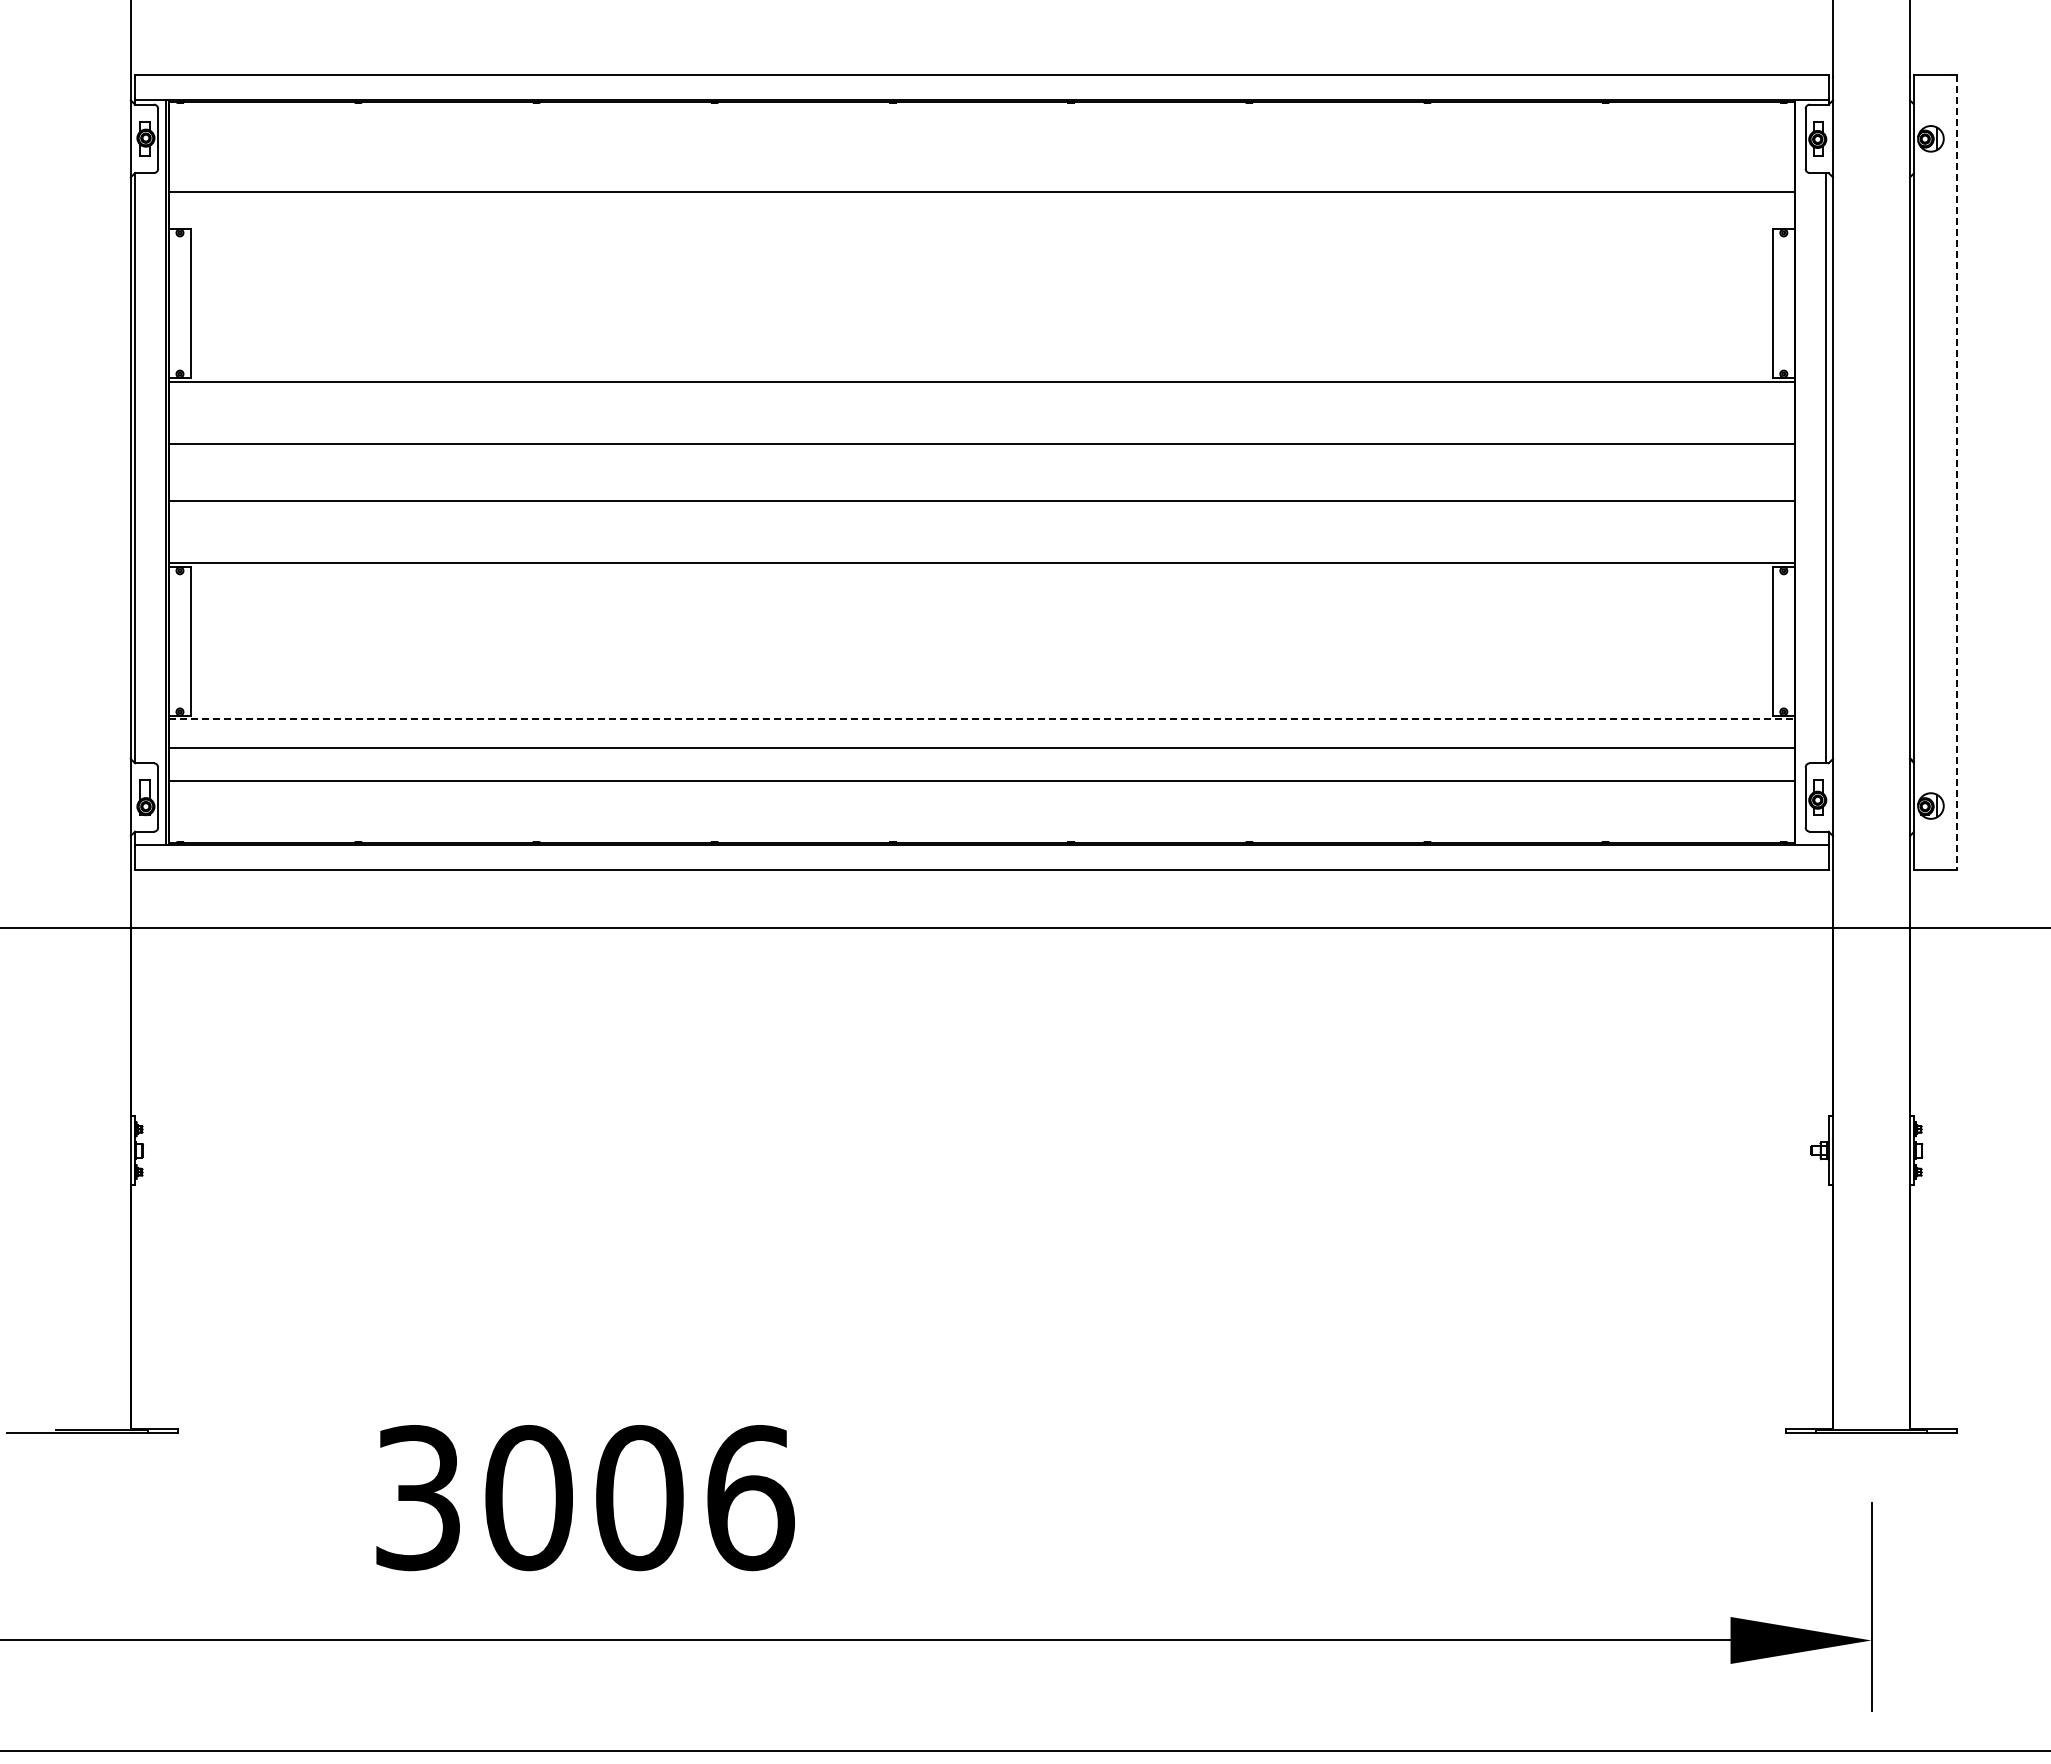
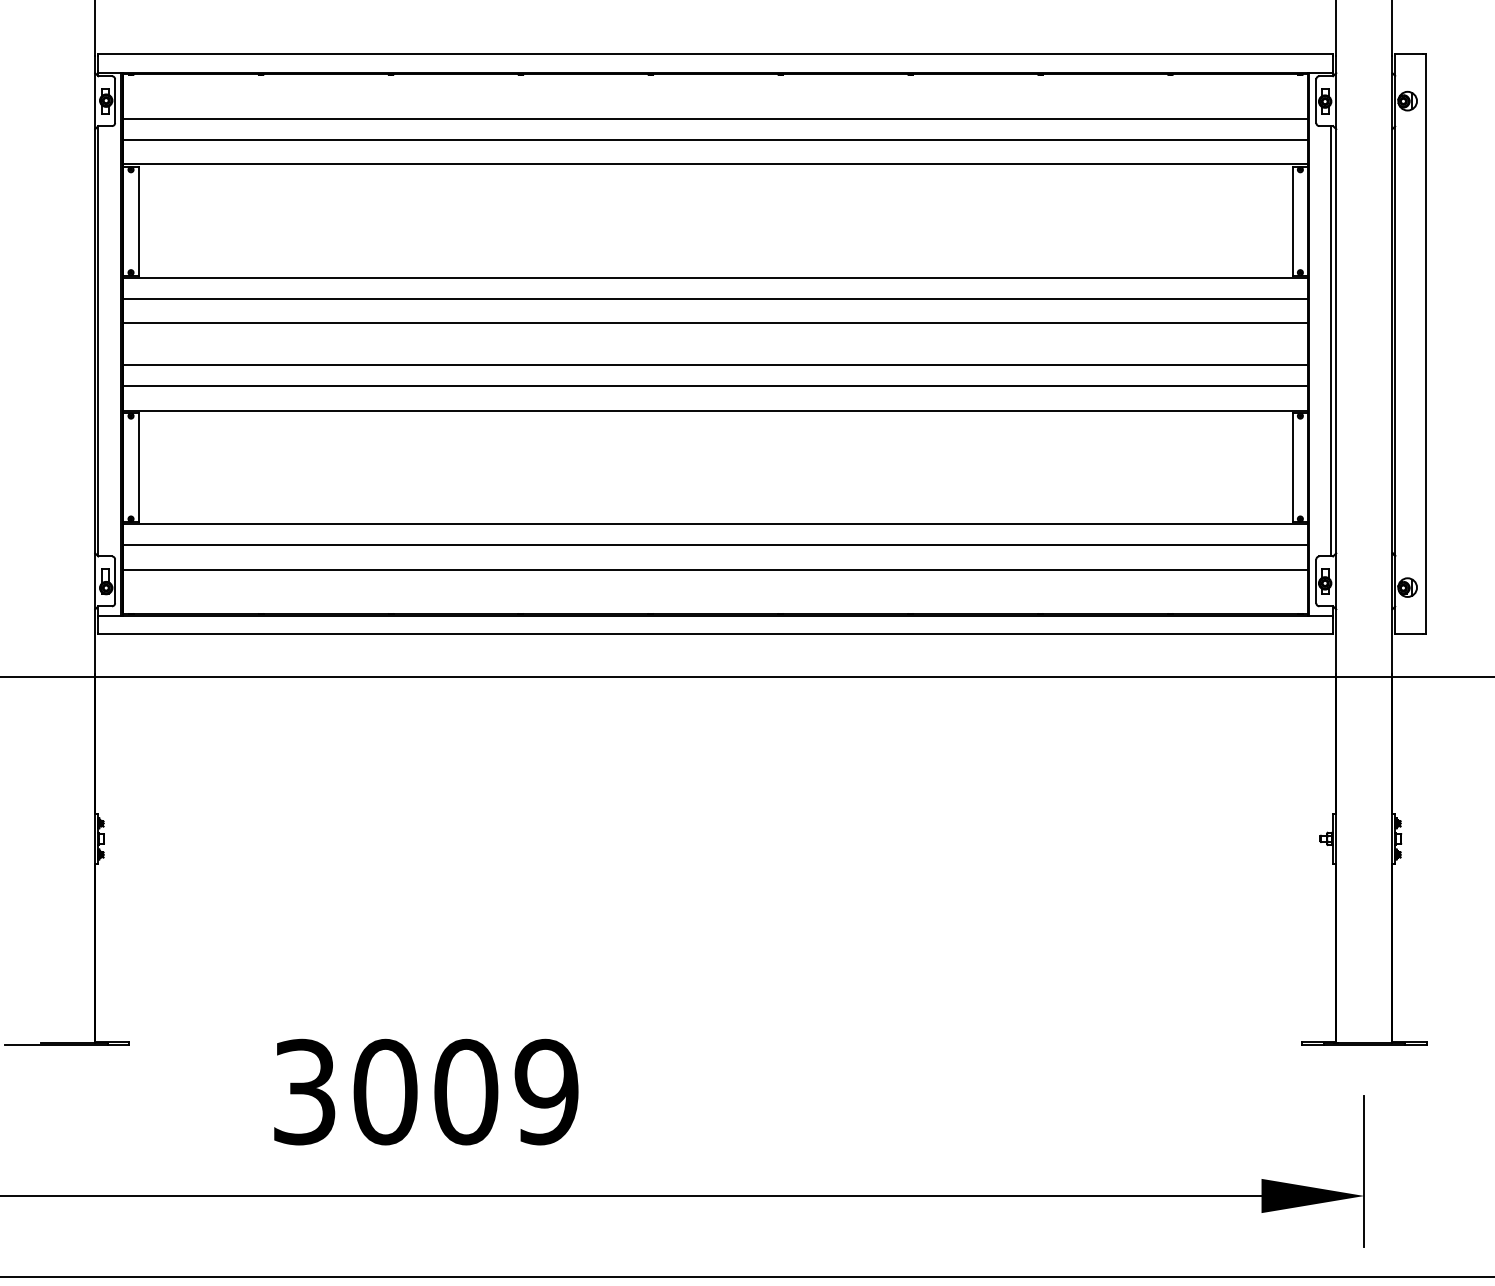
line: (981, 163) -> (715, 119), added
line: (981, 225) -> (715, 164), added
line: (981, 410) -> (715, 299), added
line: (1956, 472) -> (1426, 344), dashed -> solid
line: (981, 529) -> (715, 385), added
line: (981, 719) -> (715, 524), dashed -> solid
text: (750, 1498) -> (546, 1092), 3006 -> 3009

